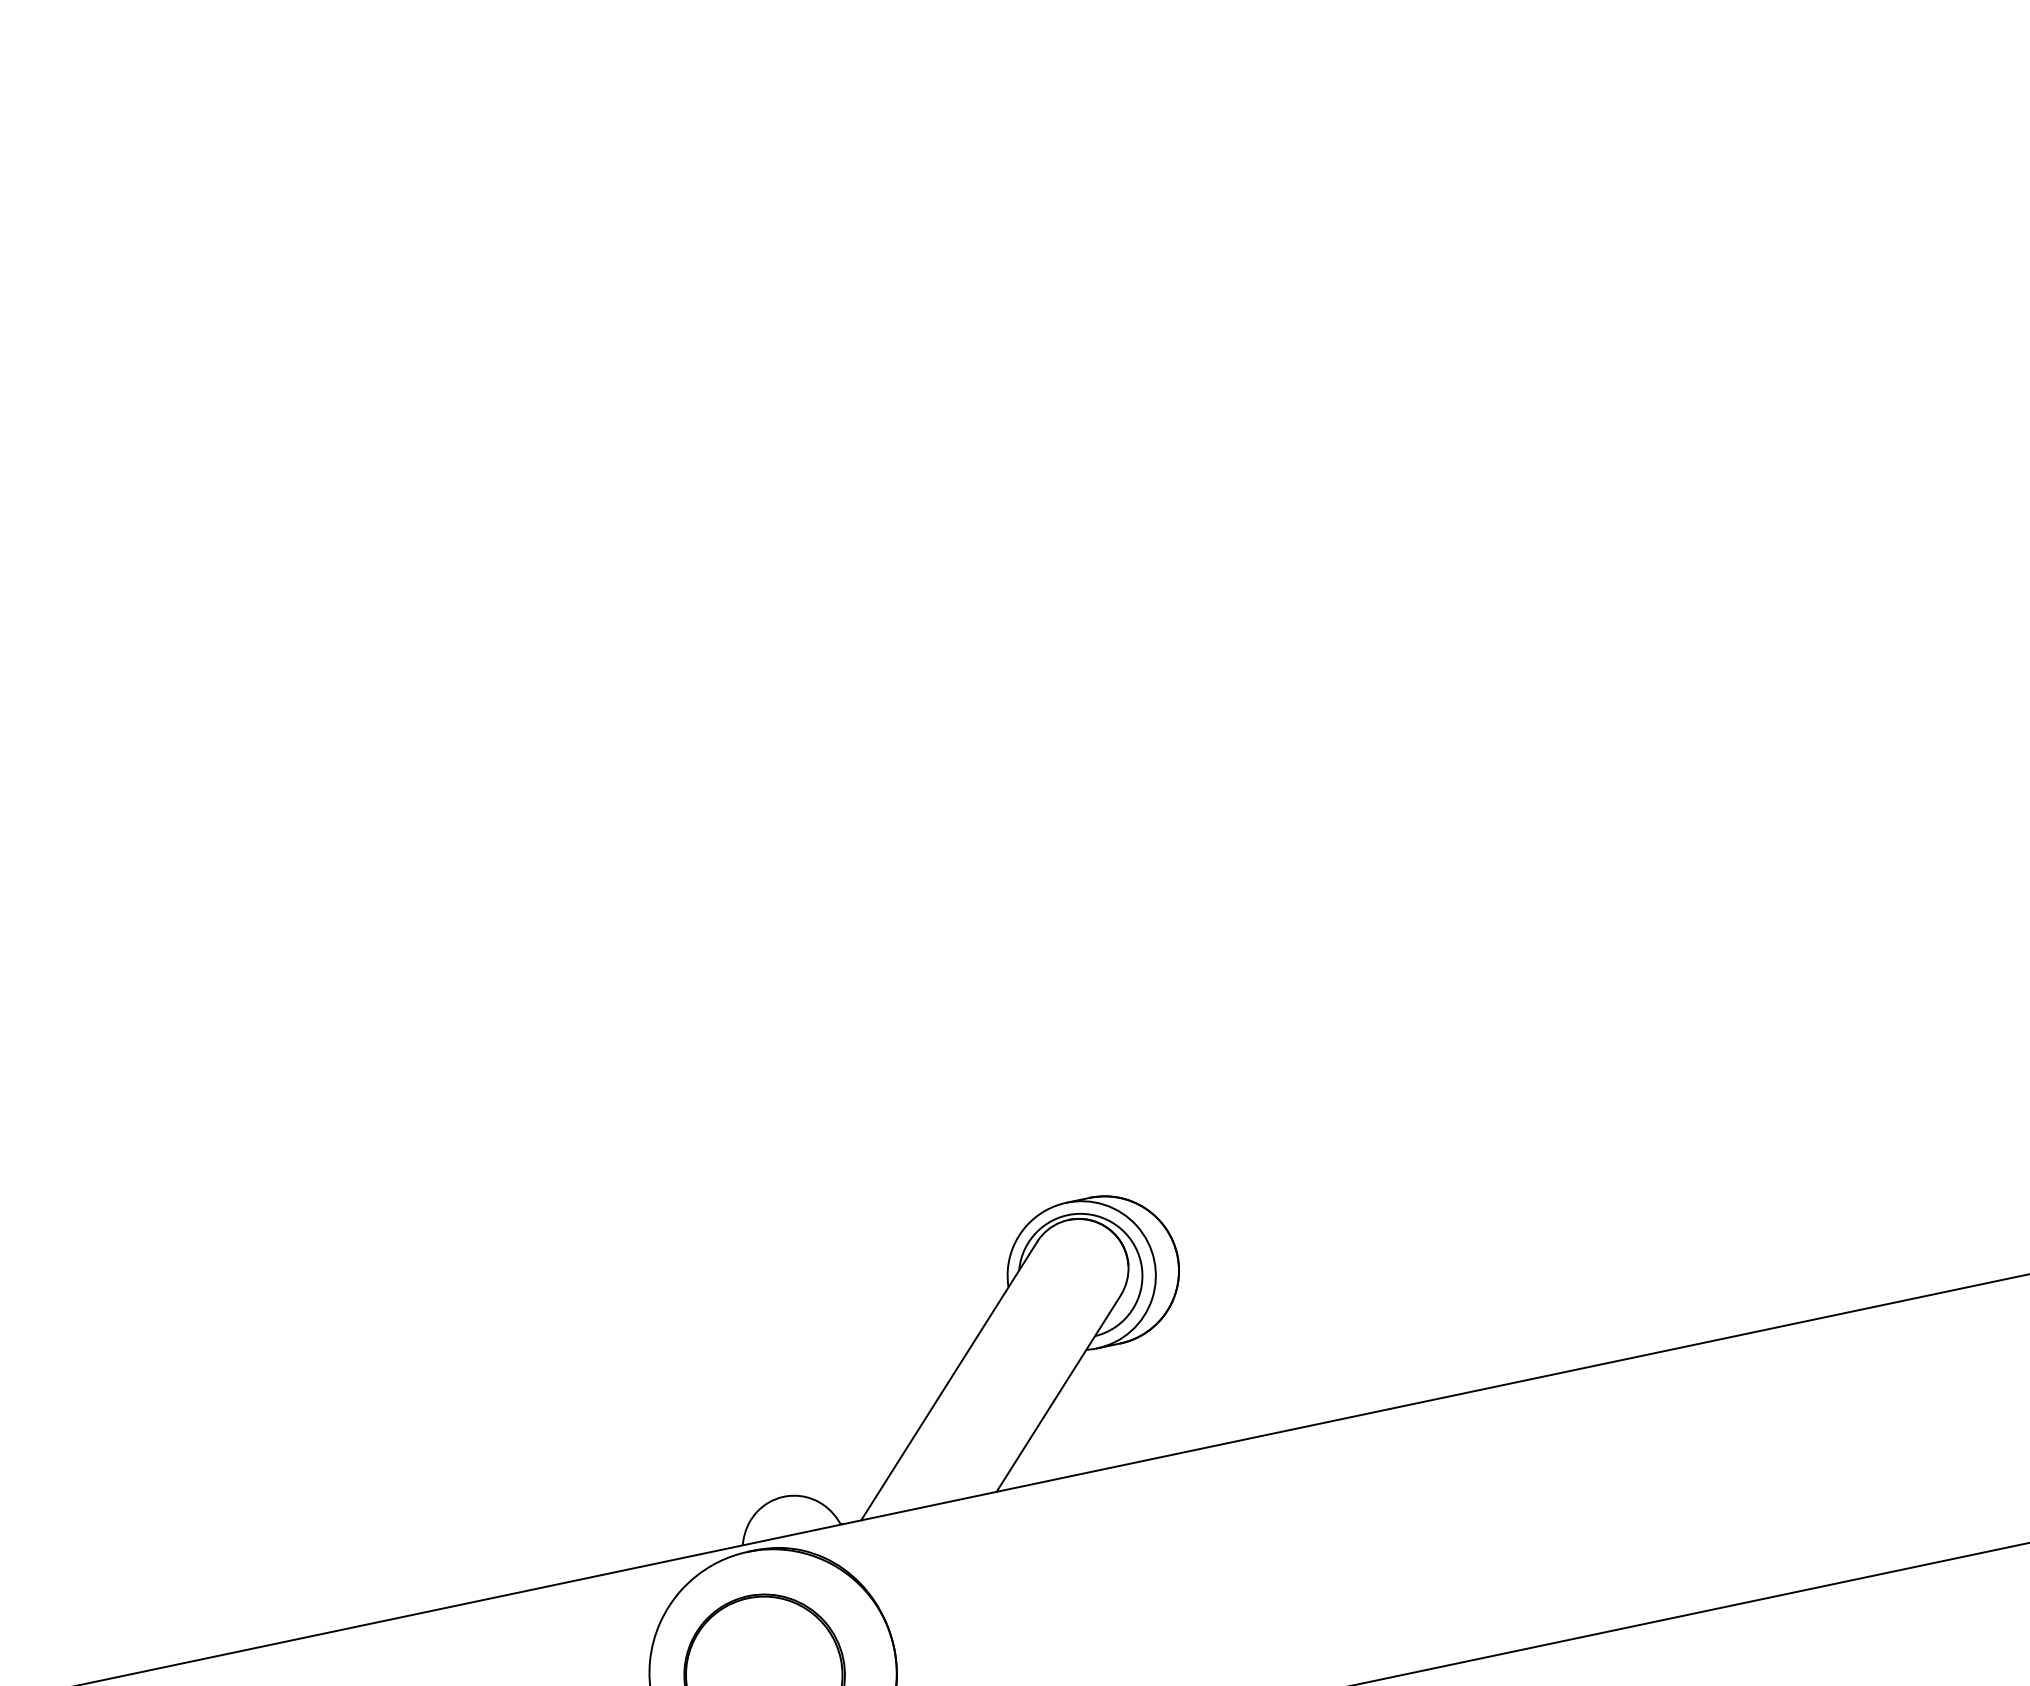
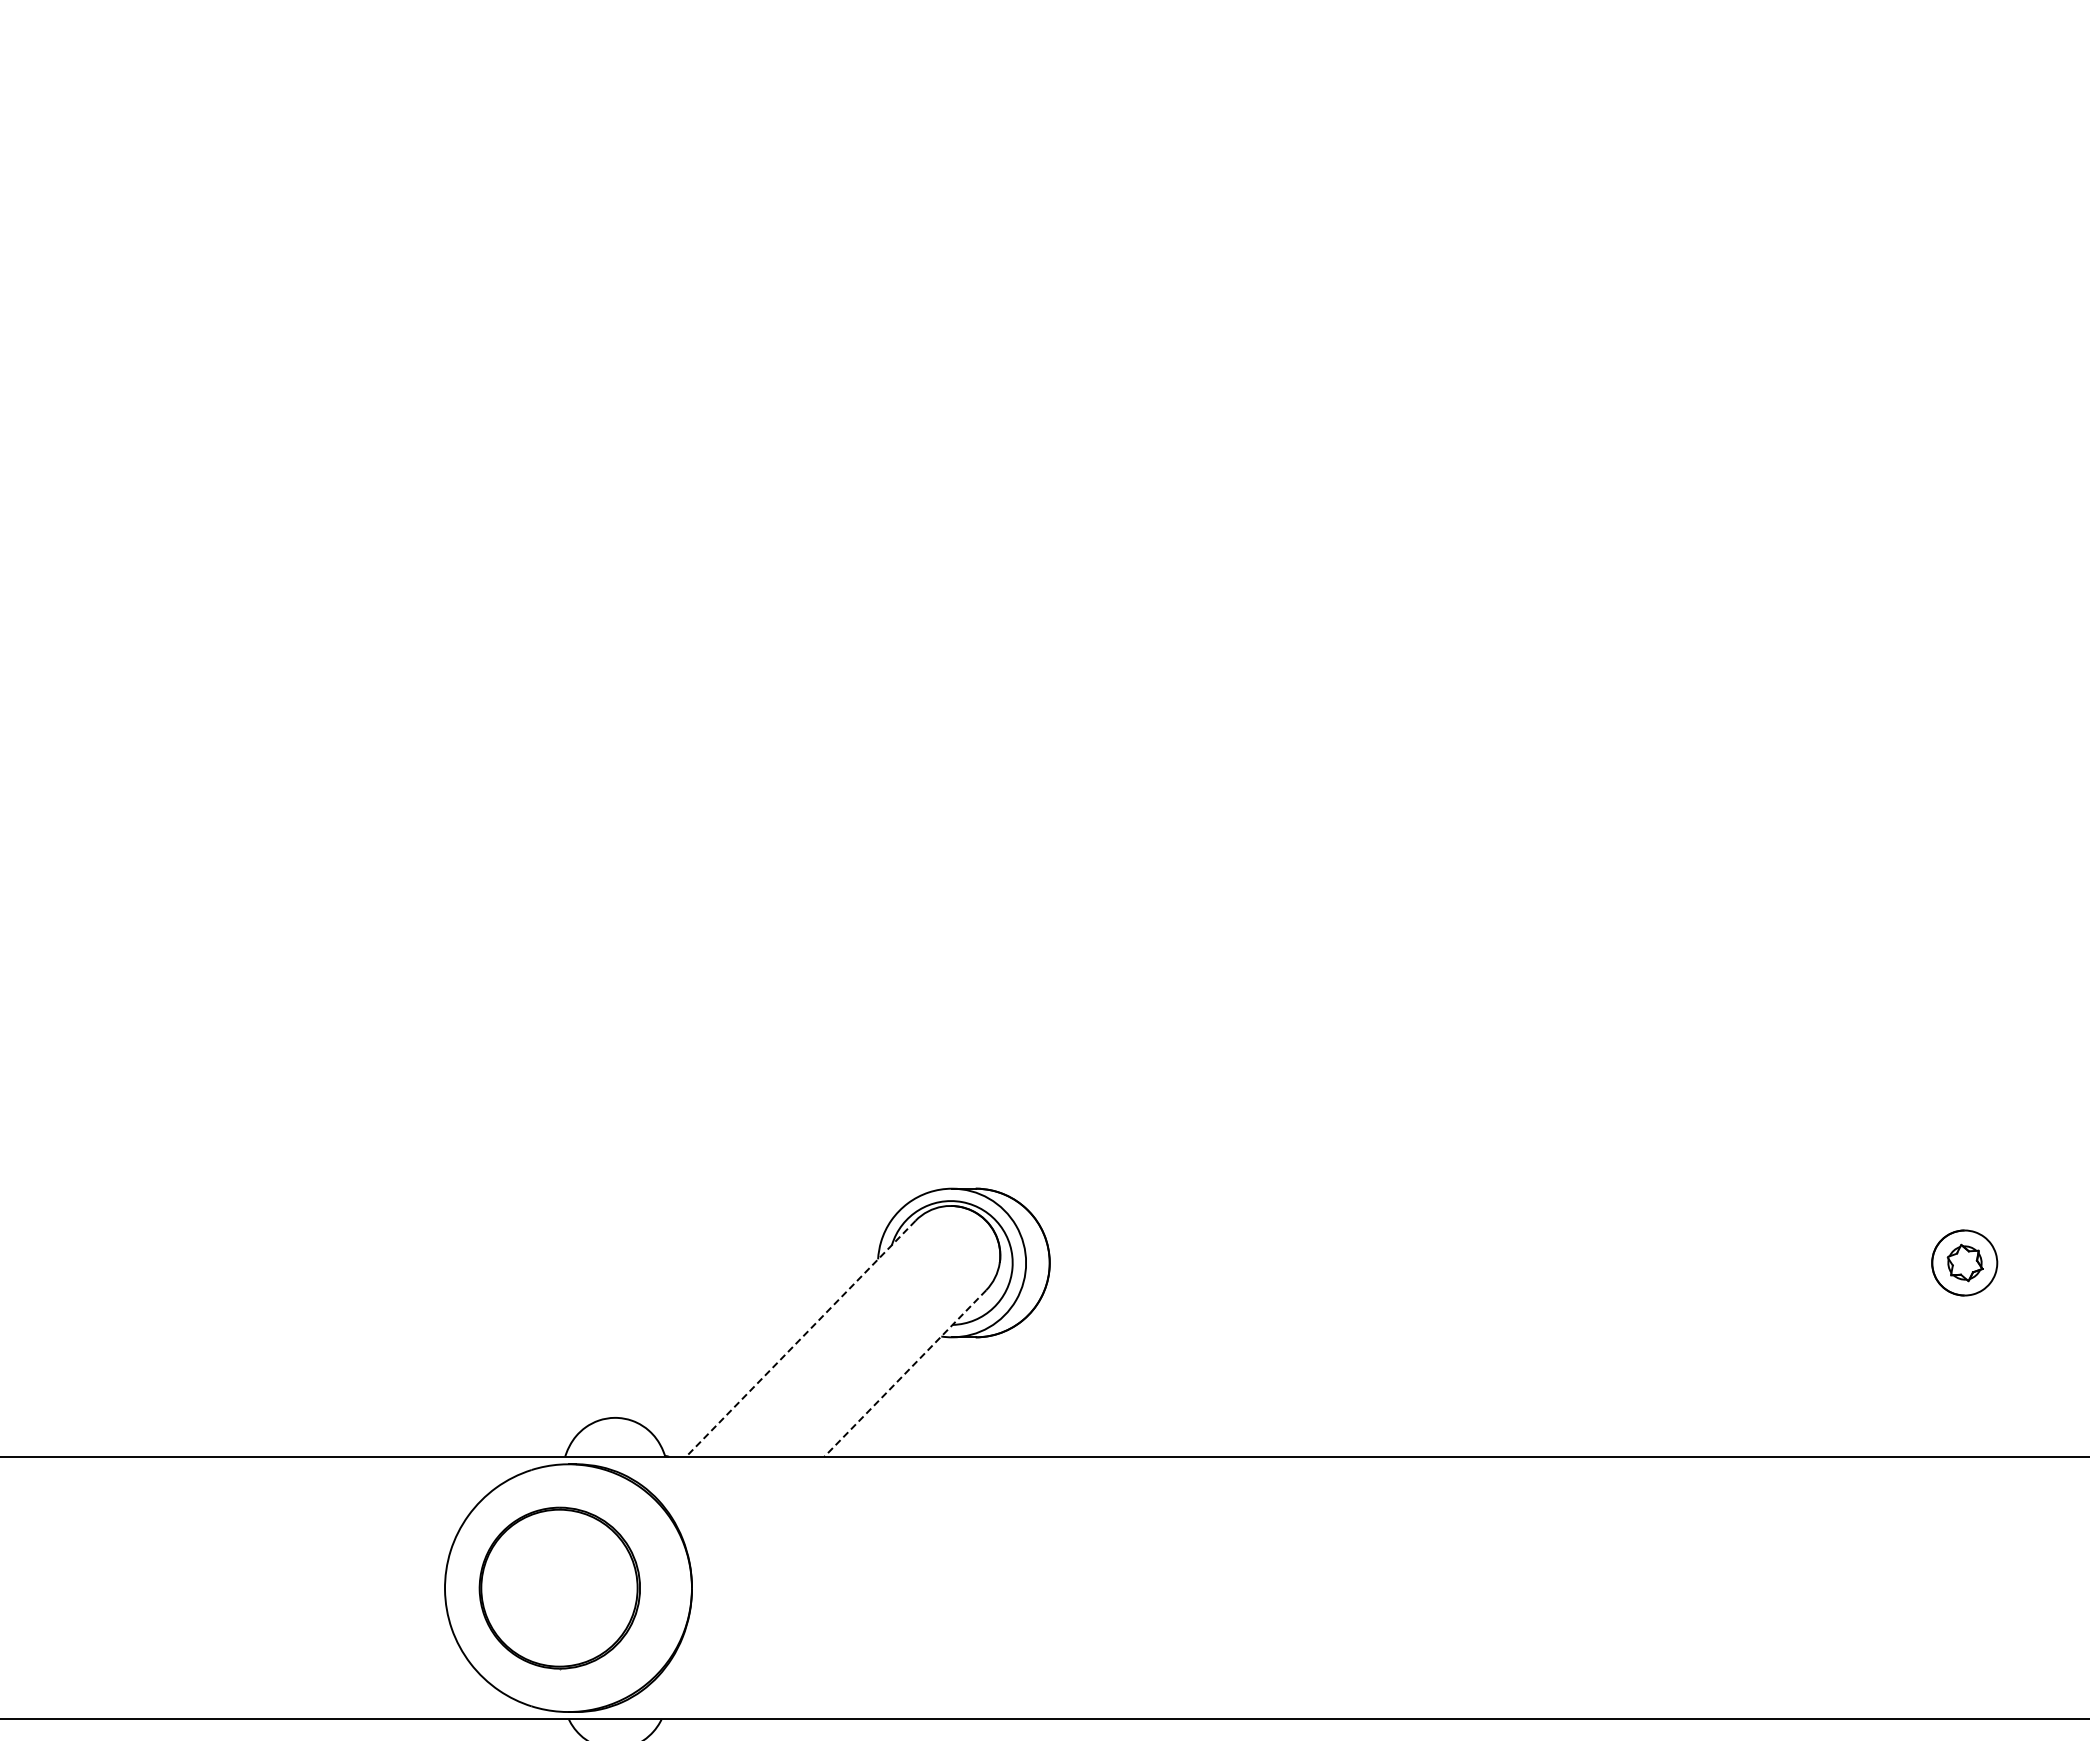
line: (948, 1380) -> (800, 1338), solid -> dashed
line: (1057, 1393) -> (904, 1373), solid -> dashed

